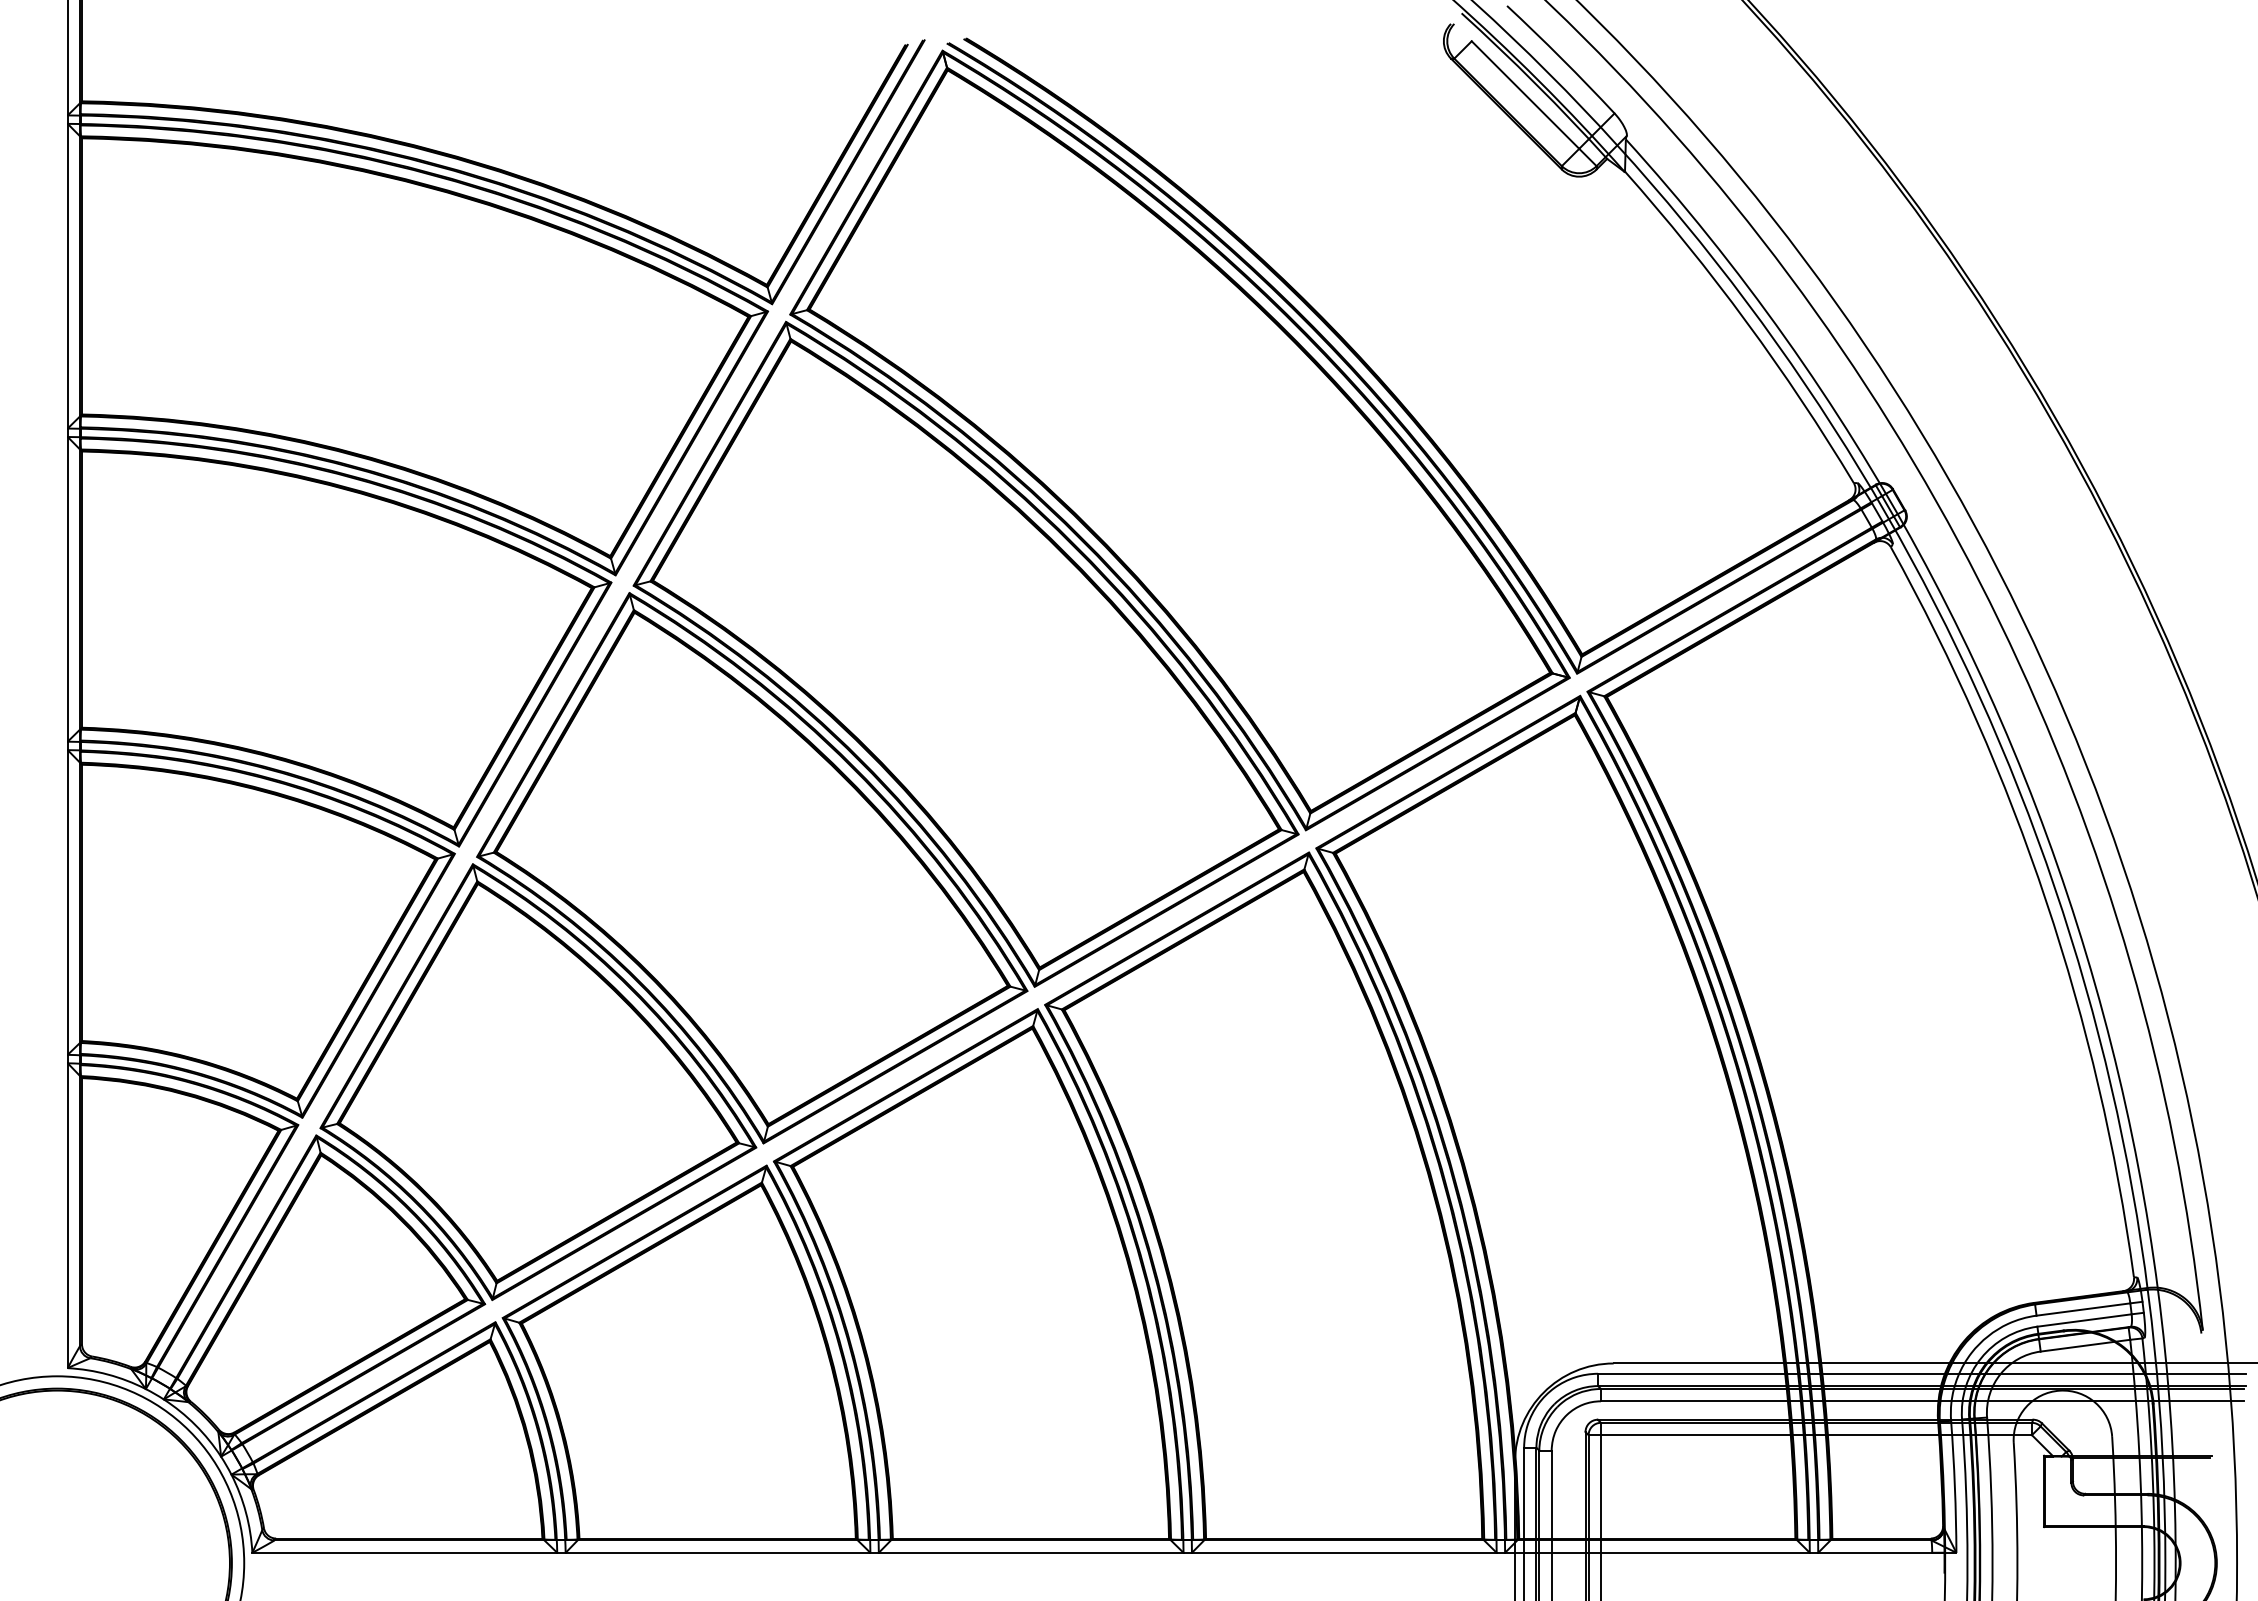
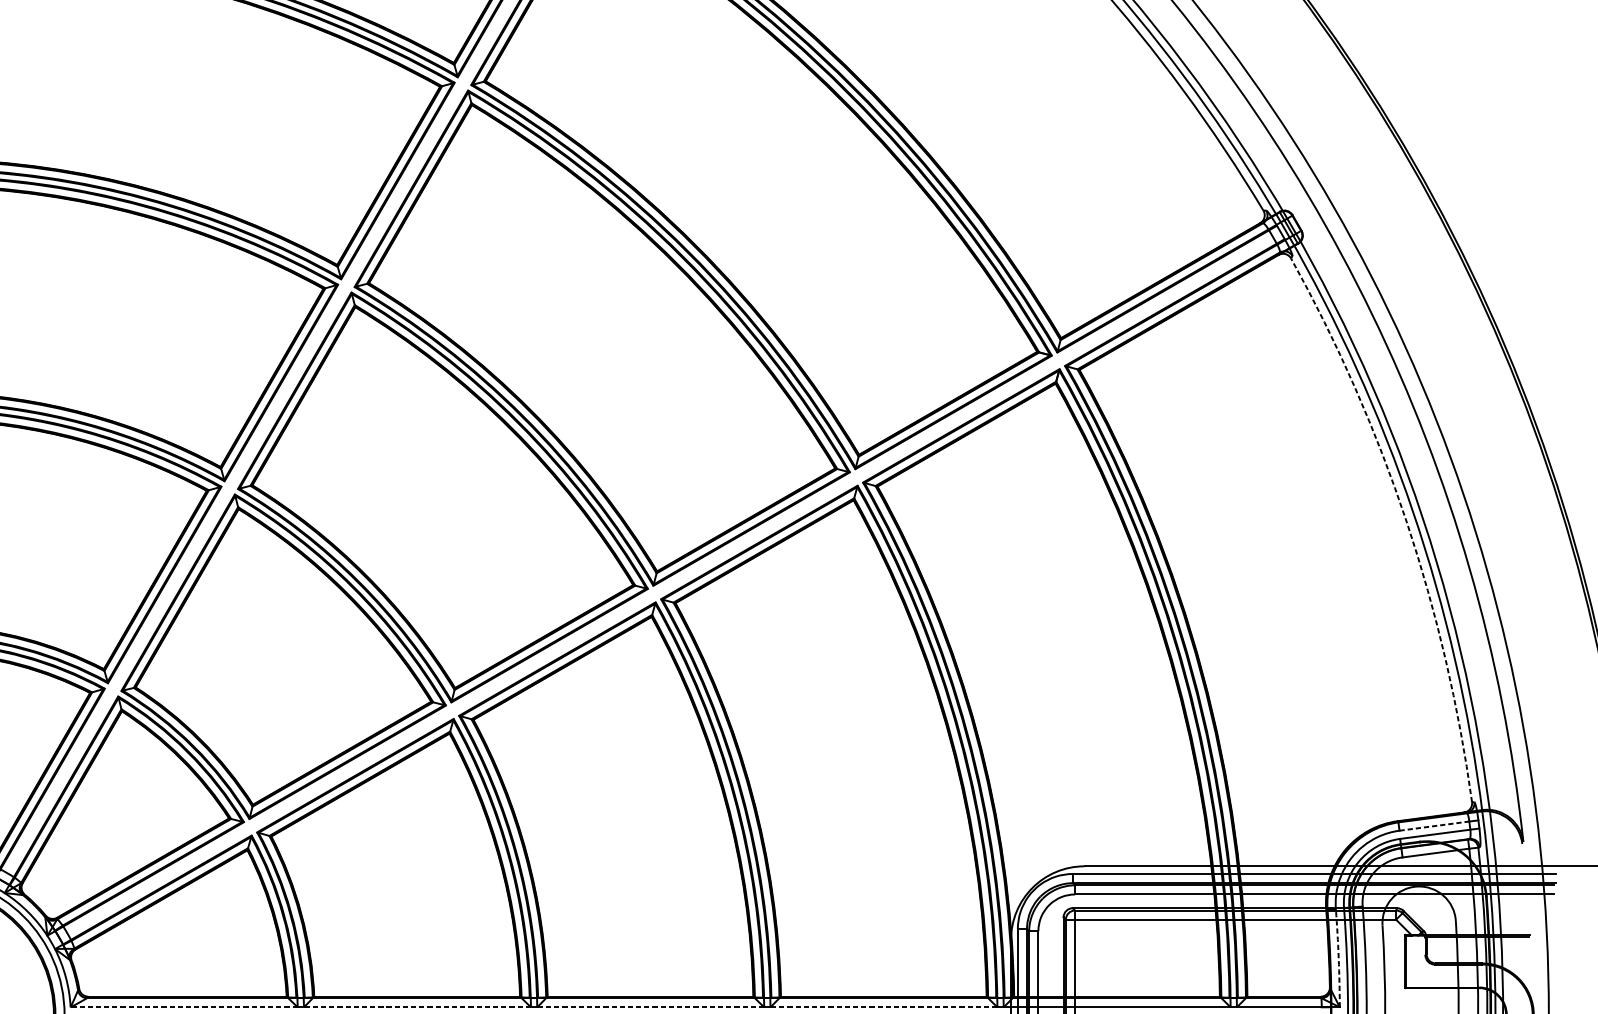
arc: (2046, 901) -> (1406, 522), solid -> dashed
line: (2083, 1309) -> (1434, 826), solid -> dashed
arc: (1954, 1486) -> (1338, 957), solid -> dashed
line: (404, 1552) -> (183, 1007), solid -> dashed
line: (717, 1552) -> (417, 1007), solid -> dashed
line: (1030, 1552) -> (650, 1007), solid -> dashed
line: (1343, 1552) -> (883, 1007), solid -> dashed

